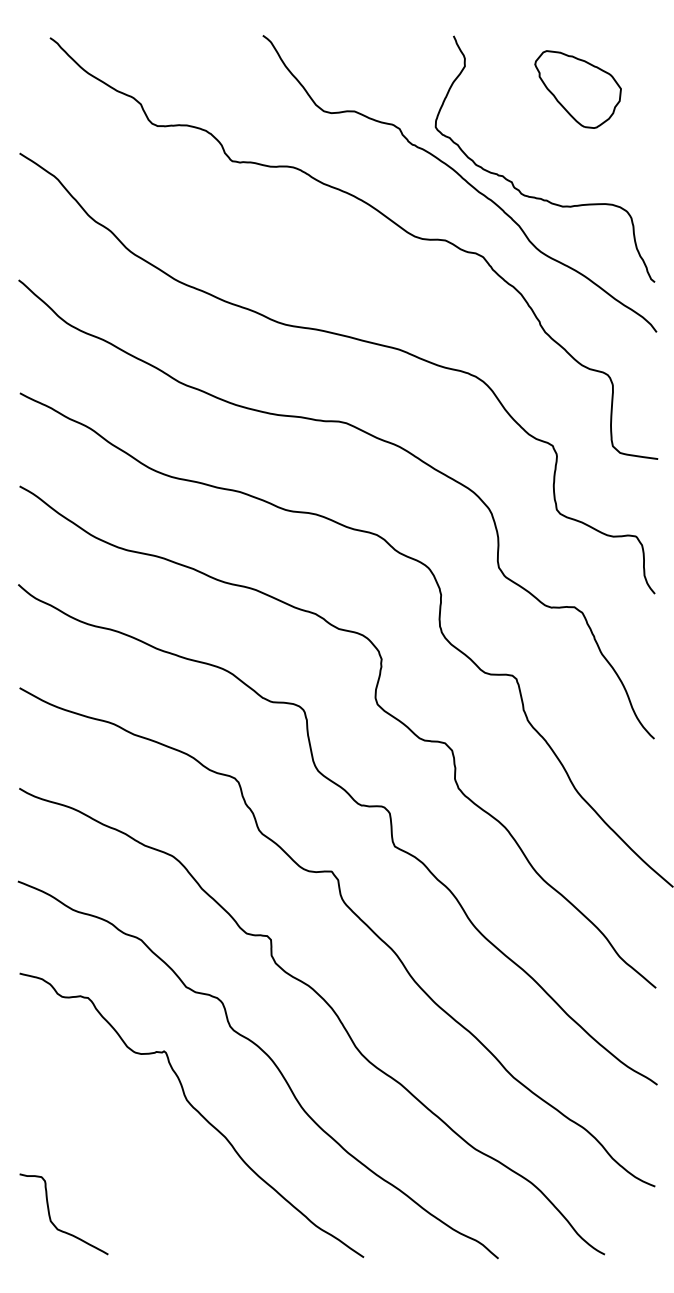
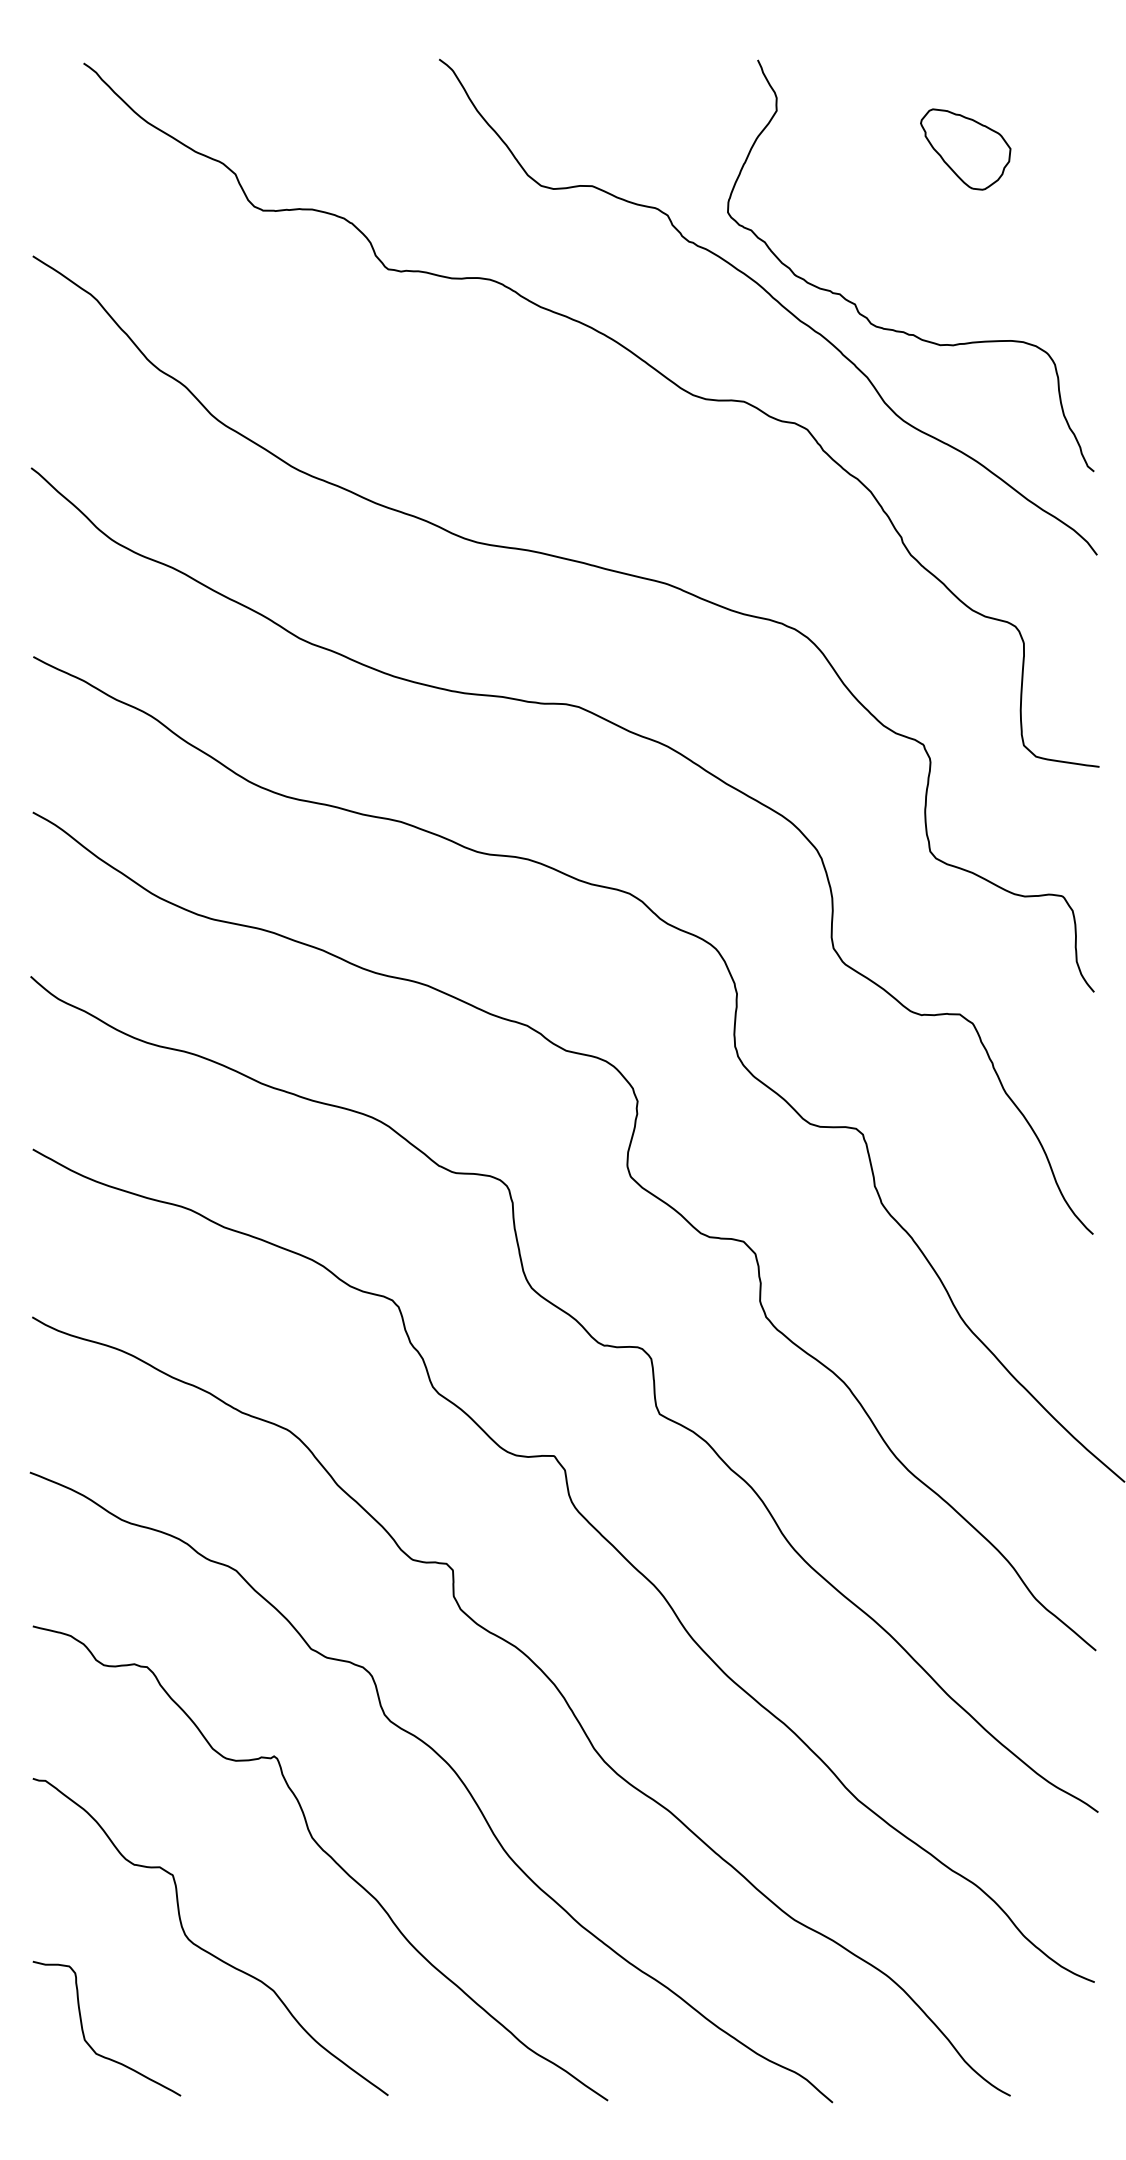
part: (577, 89) -> (964, 149), size x0.62
curve: (122, 1166) -> (204, 1948), added

